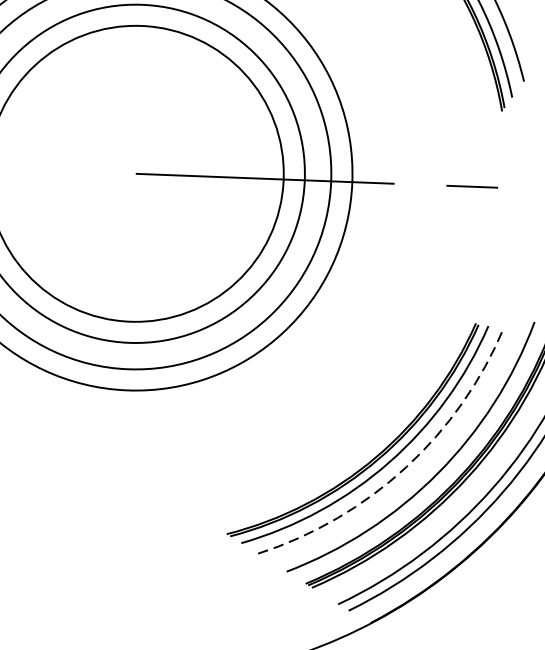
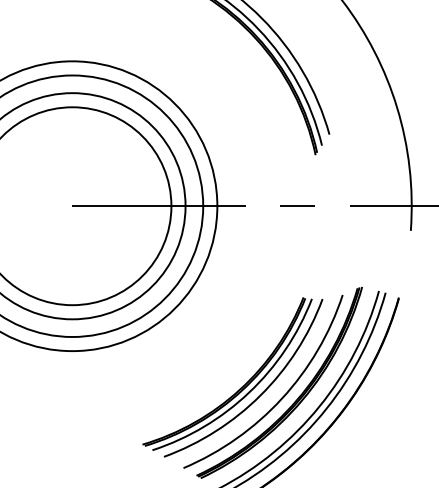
arc: (405, 467) -> (260, 395), dashed -> solid

